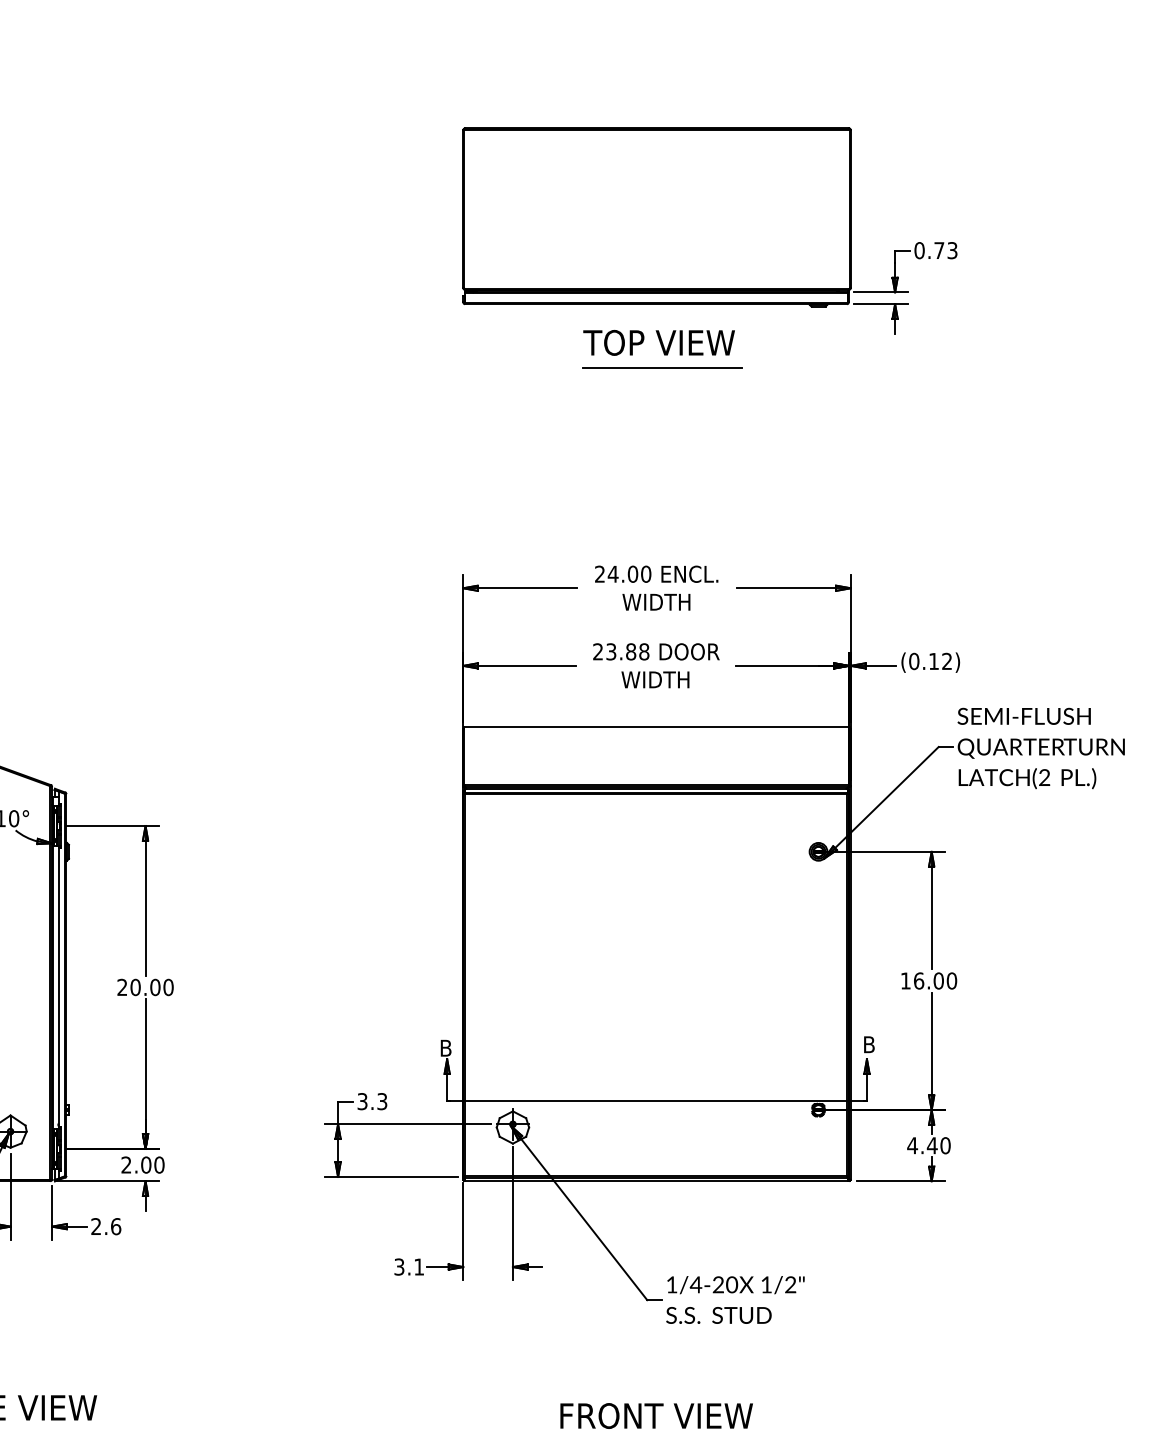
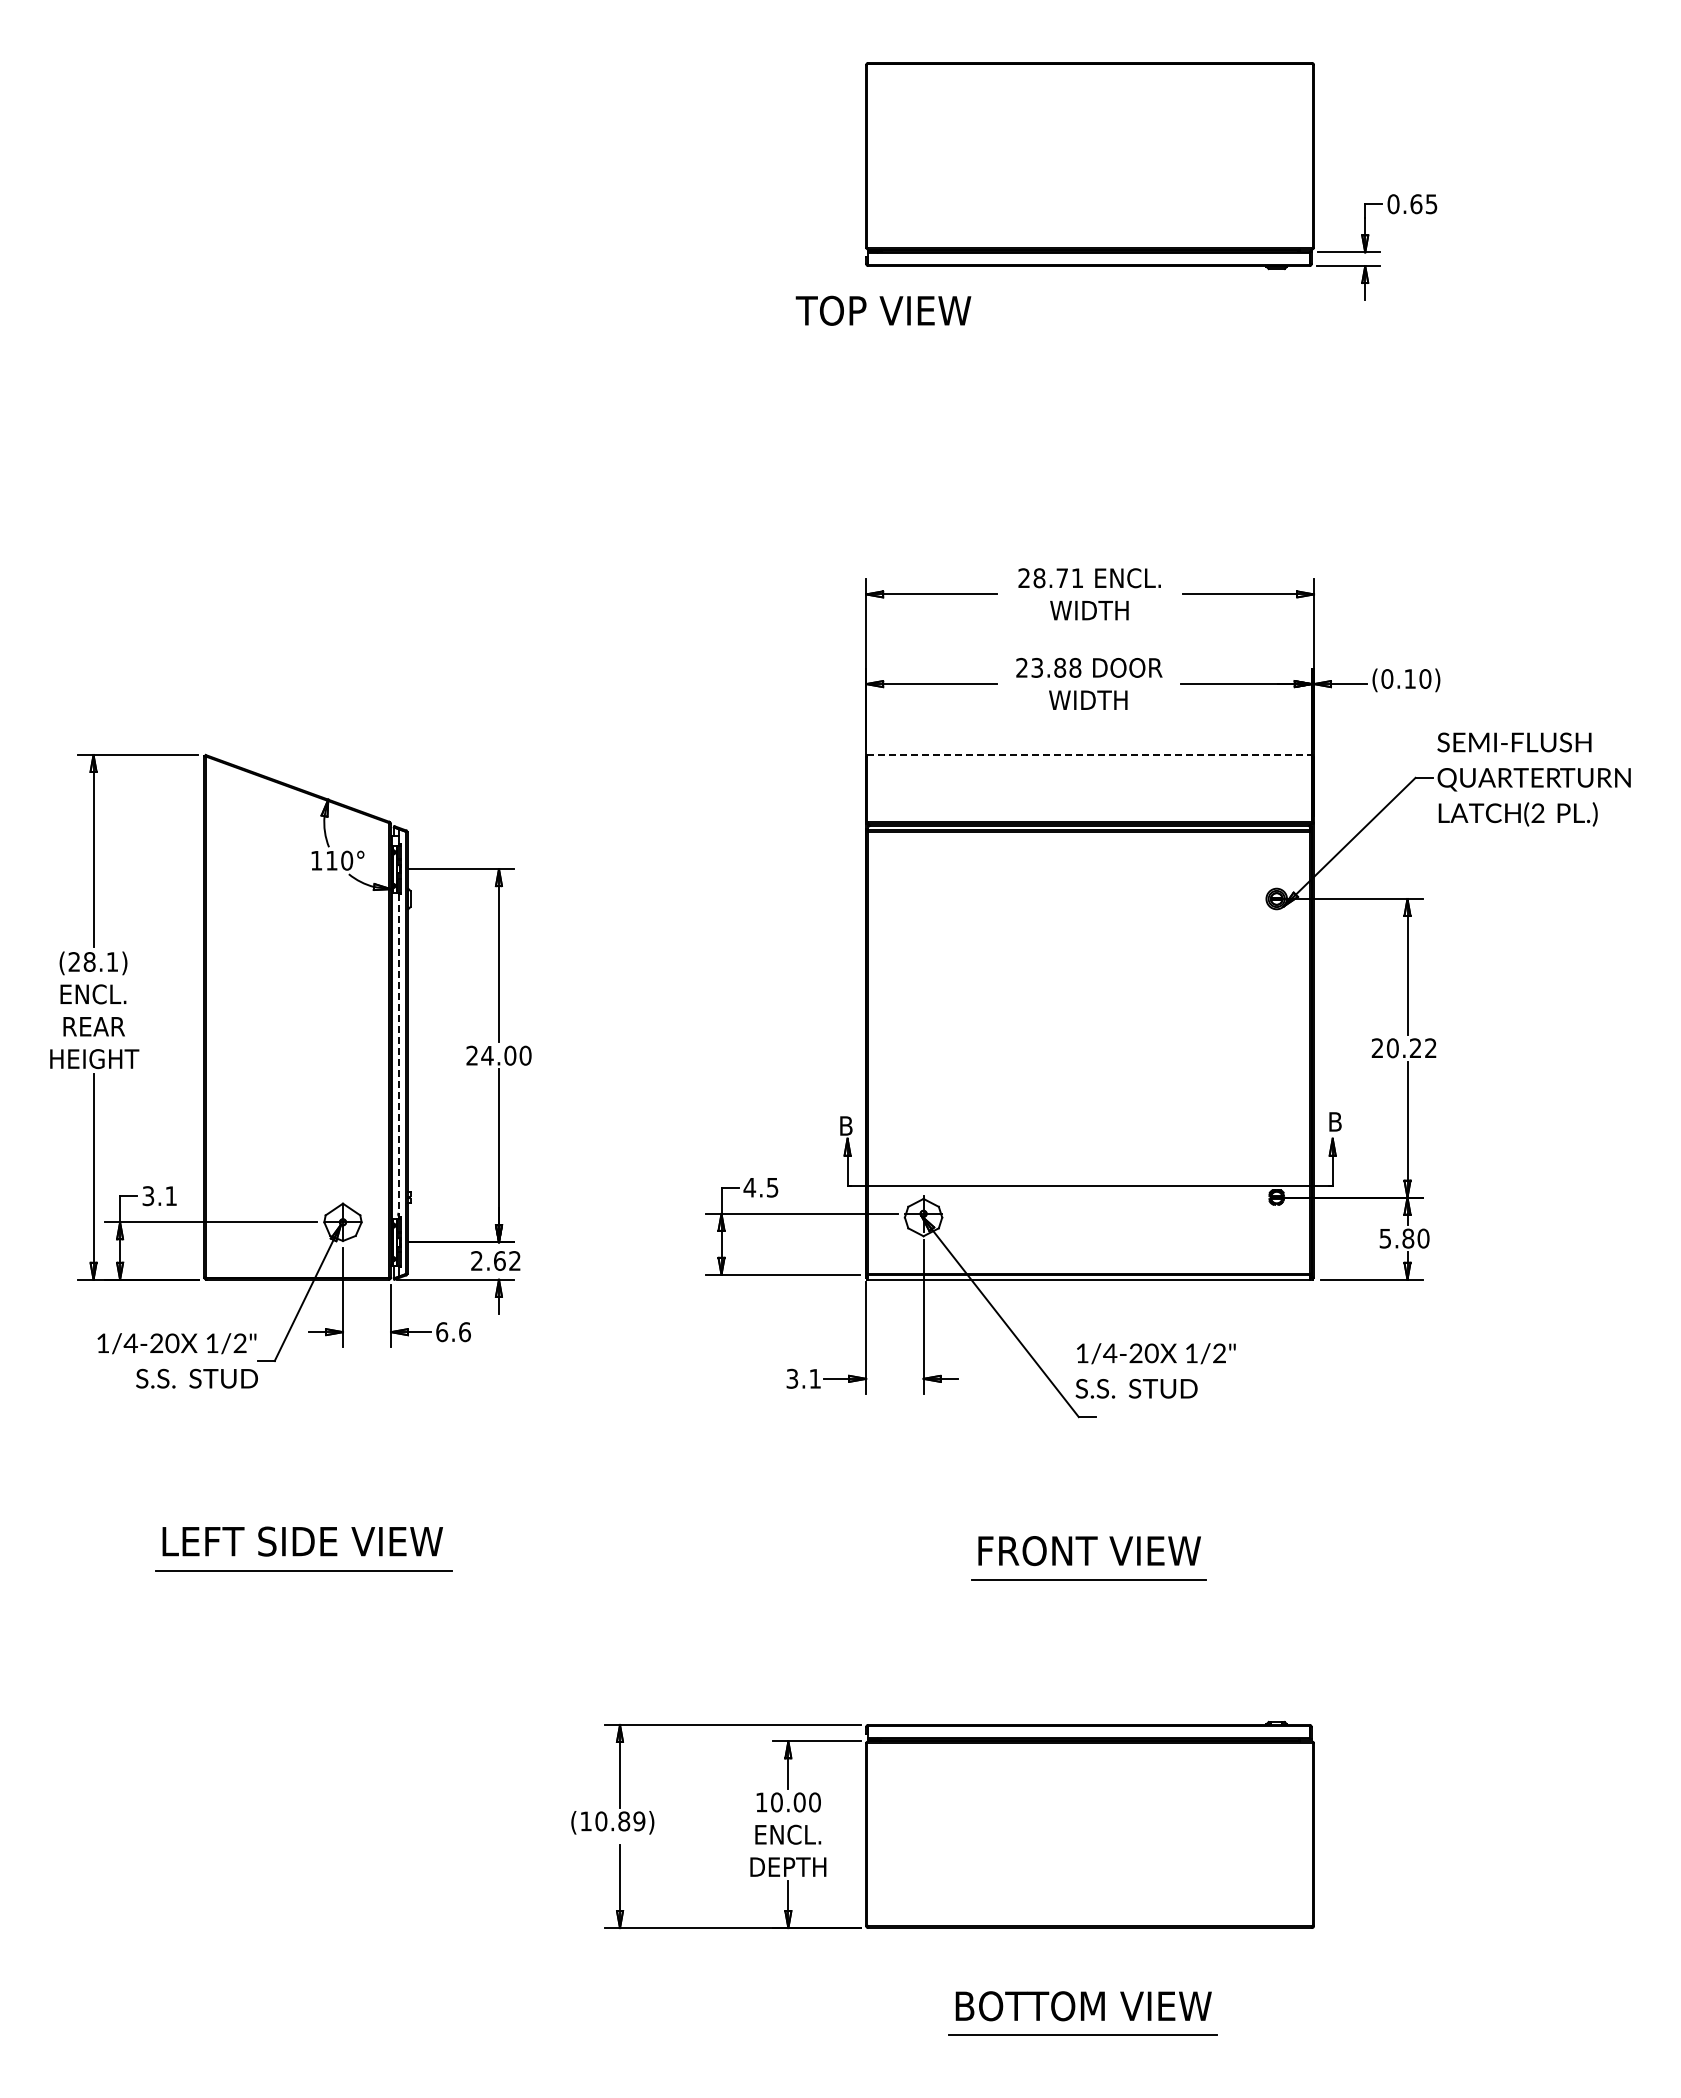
text: (945, 250) -> (1423, 204), 0.73 -> 0.65
text: (659, 342) -> (883, 310), moved
line: (662, 367) -> (1096, 339), removed
text: (629, 574) -> (1058, 578), 24.00 -> 28.71
text: (947, 661) -> (1425, 678), (0.12) -> (0.10)
line: (657, 727) -> (1090, 755), solid -> dashed
text: (928, 981) -> (1403, 1048), 16.00 -> 20.22
line: (58, 987) -> (398, 1055), solid -> dashed
text: (135, 987) -> (487, 1055), 20.00 -> 24.00
text: (371, 1101) -> (760, 1187), 3.3 -> 4.5
text: (922, 1145) -> (1396, 1238), 4.40 -> 5.80
text: (152, 1164) -> (507, 1260), 2.00 -> 2.62
text: (96, 1226) -> (442, 1332), 2.6 -> 6.6
text: (735, 1299) -> (1155, 1370), moved

